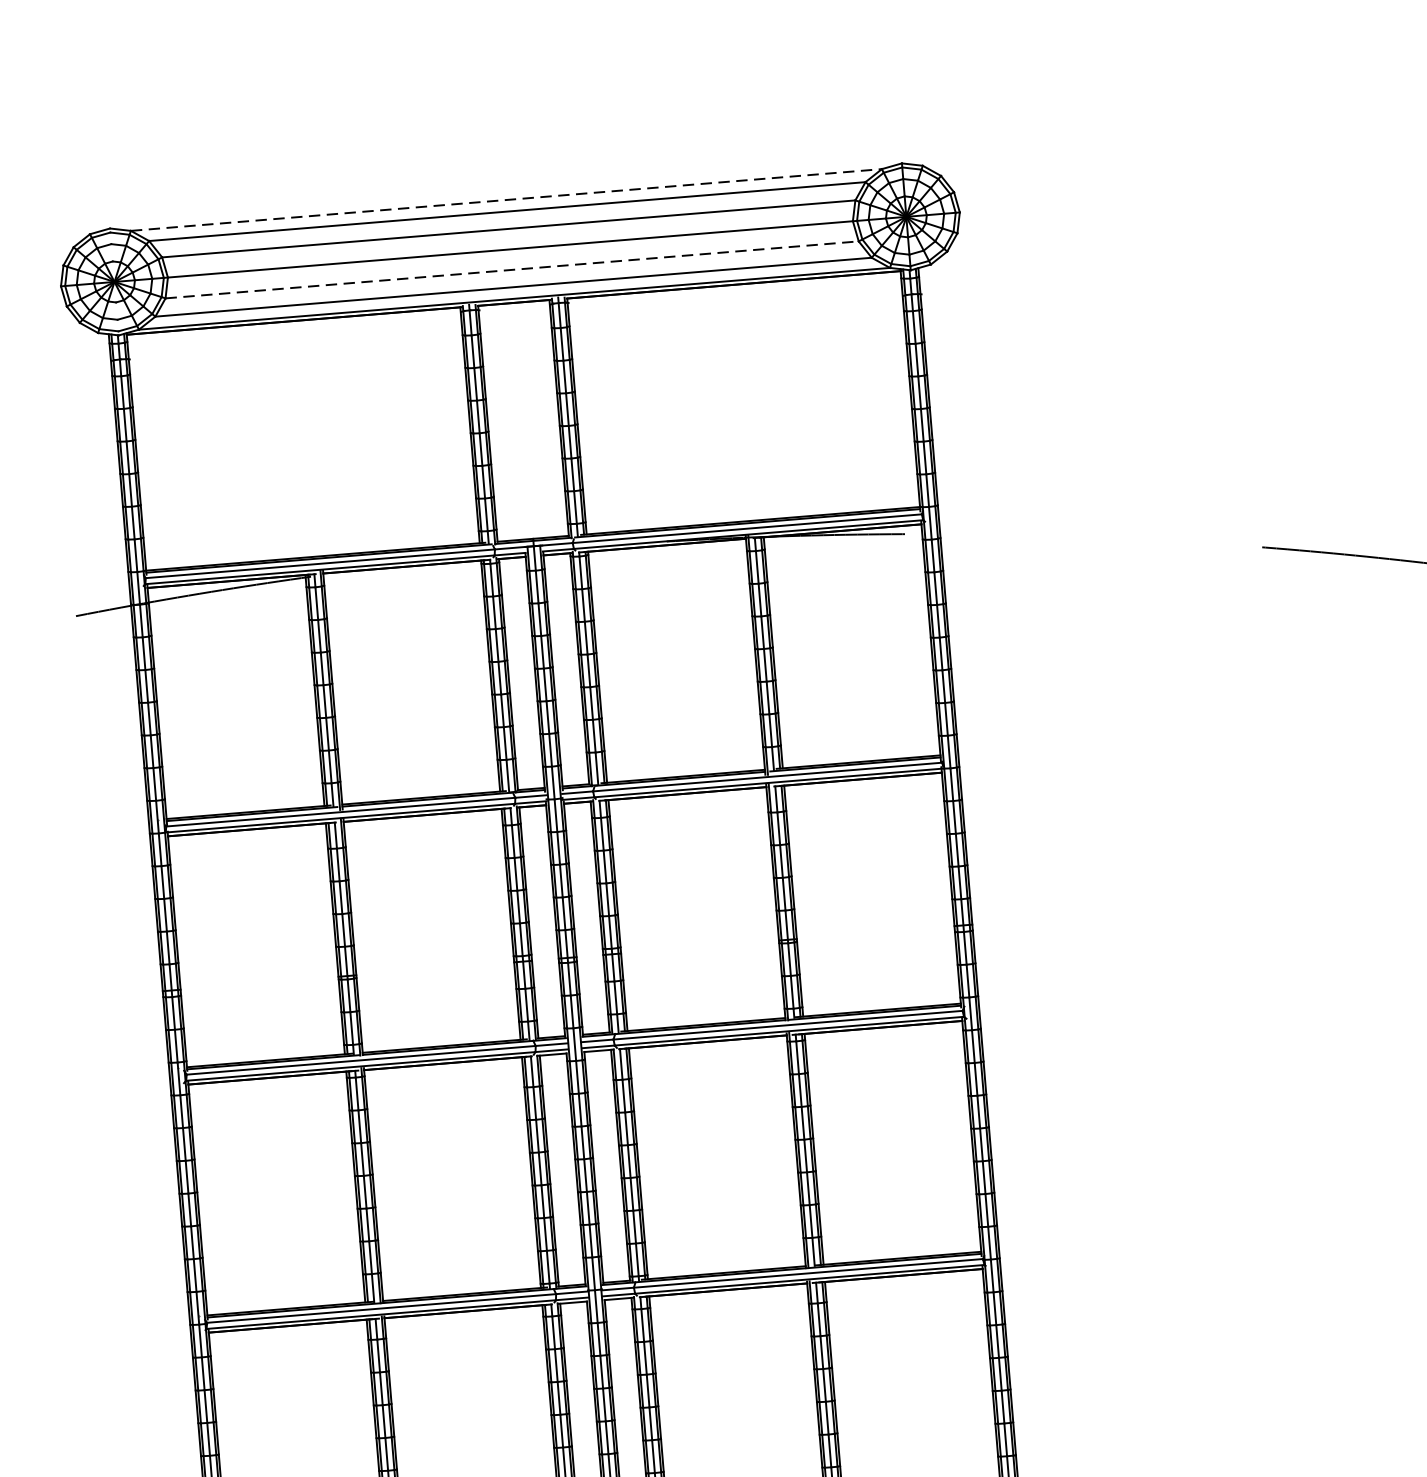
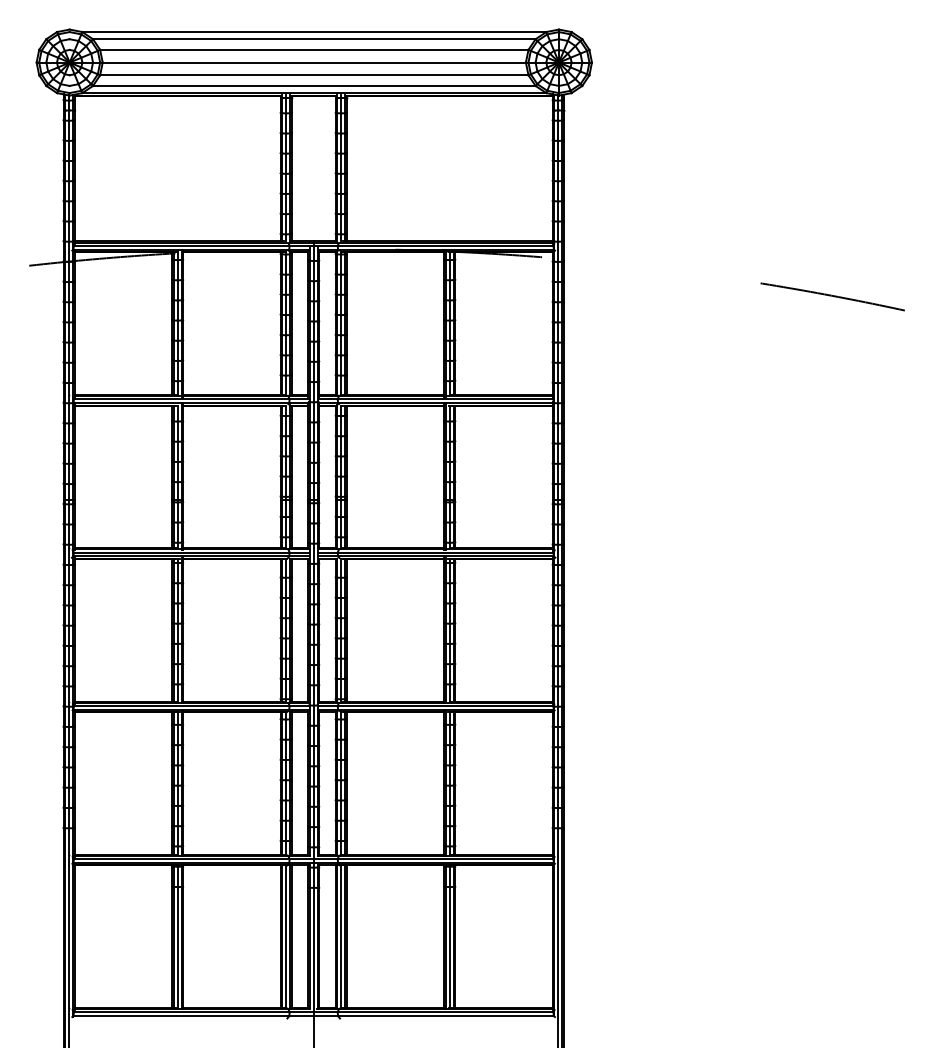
line: (506, 200) -> (314, 32), dashed -> solid
line: (512, 270) -> (314, 75), dashed -> solid

